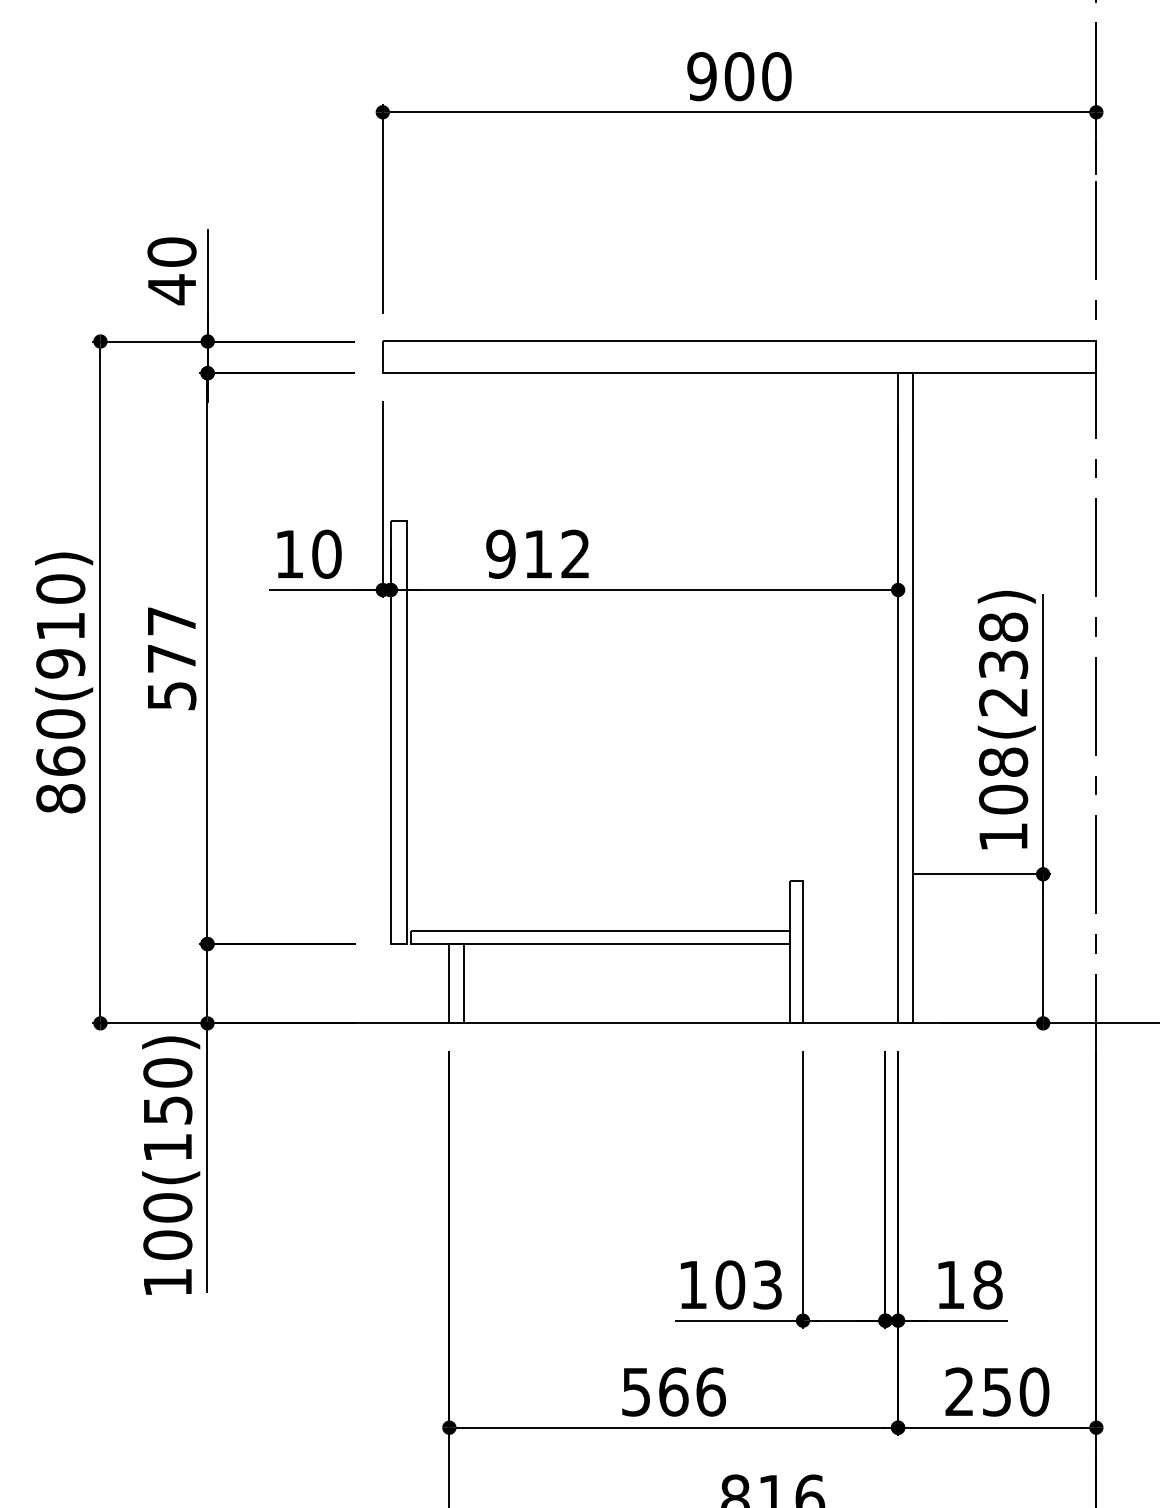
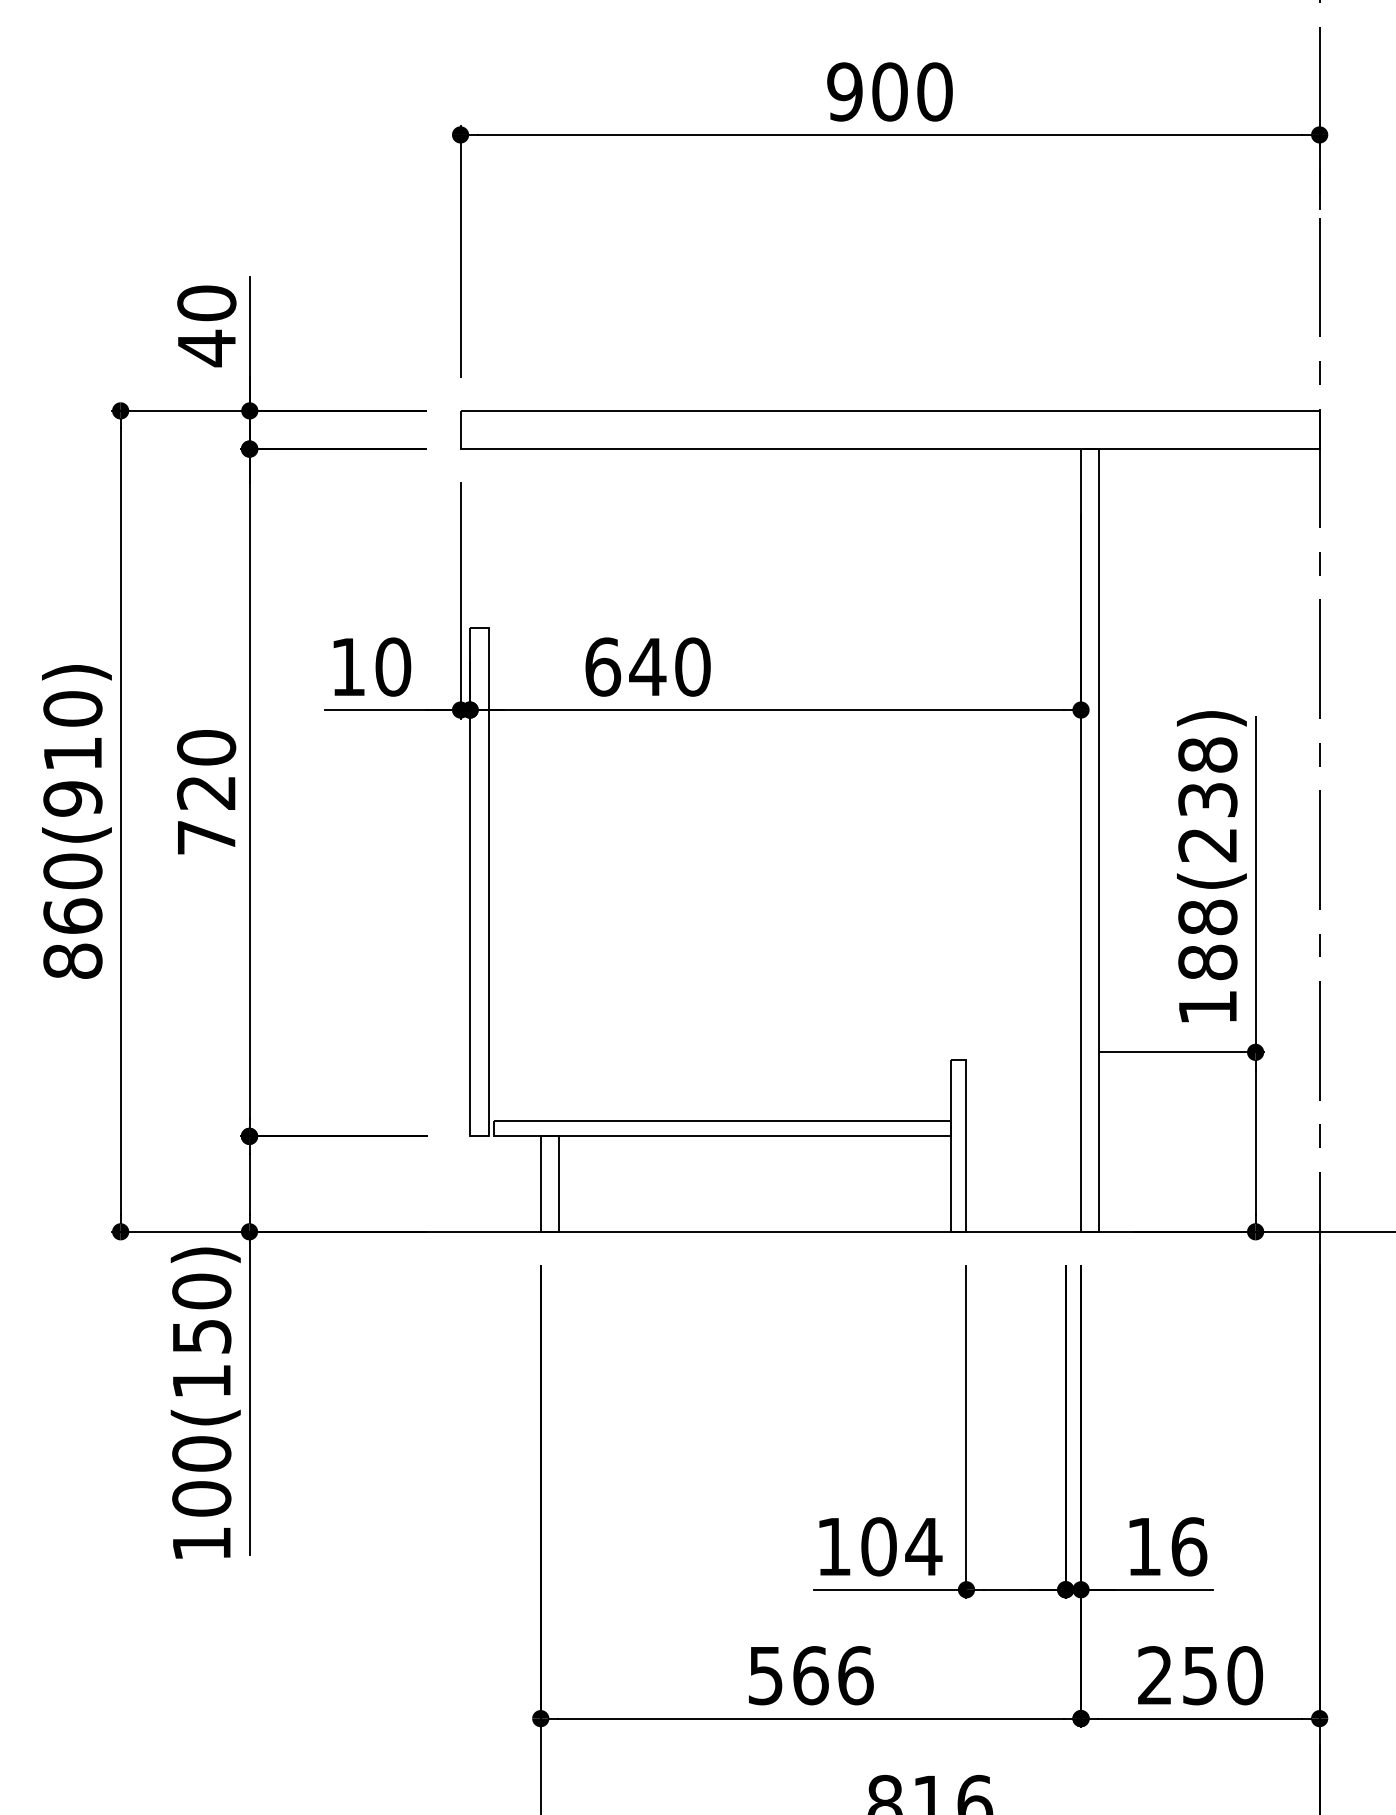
text: (538, 553) -> (647, 666), 912 -> 640
text: (171, 658) -> (206, 792), 577 -> 720
text: (1003, 799) -> (1207, 962), 108(238) -> 188(238)
text: (767, 1284) -> (923, 1546), 103 -> 104
text: (988, 1284) -> (1189, 1546), 18 -> 16

